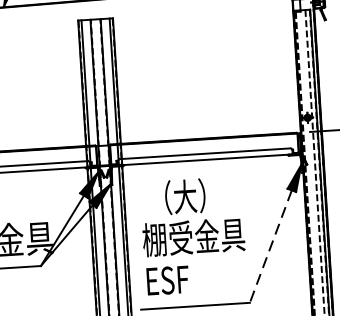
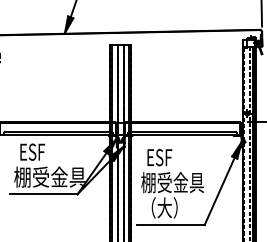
text: (177, 195) -> (164, 156), （大） -> ESF
line: (270, 246) -> (219, 191), dashed -> solid
text: (175, 278) -> (159, 207), ESF -> （大）

